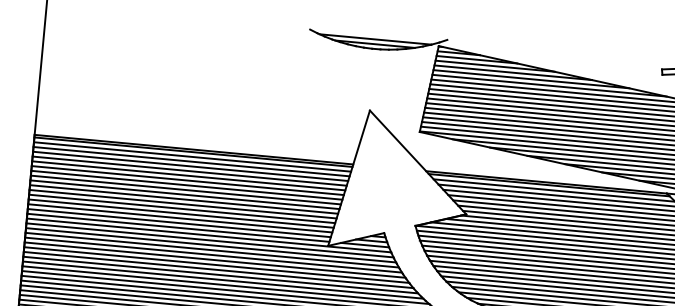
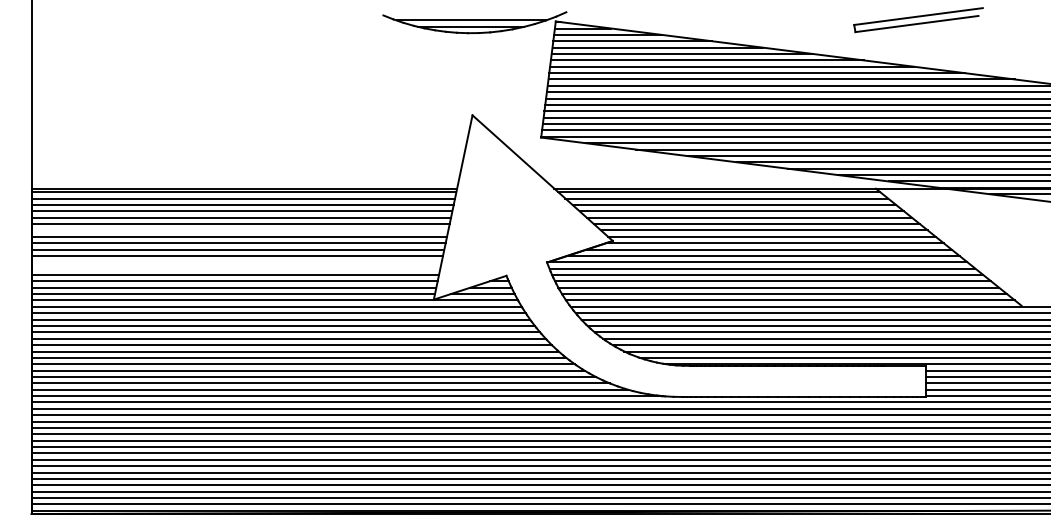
line: (187, 180) -> (239, 230), removed
line: (183, 204) -> (236, 262), removed
line: (181, 208) -> (235, 268), removed

